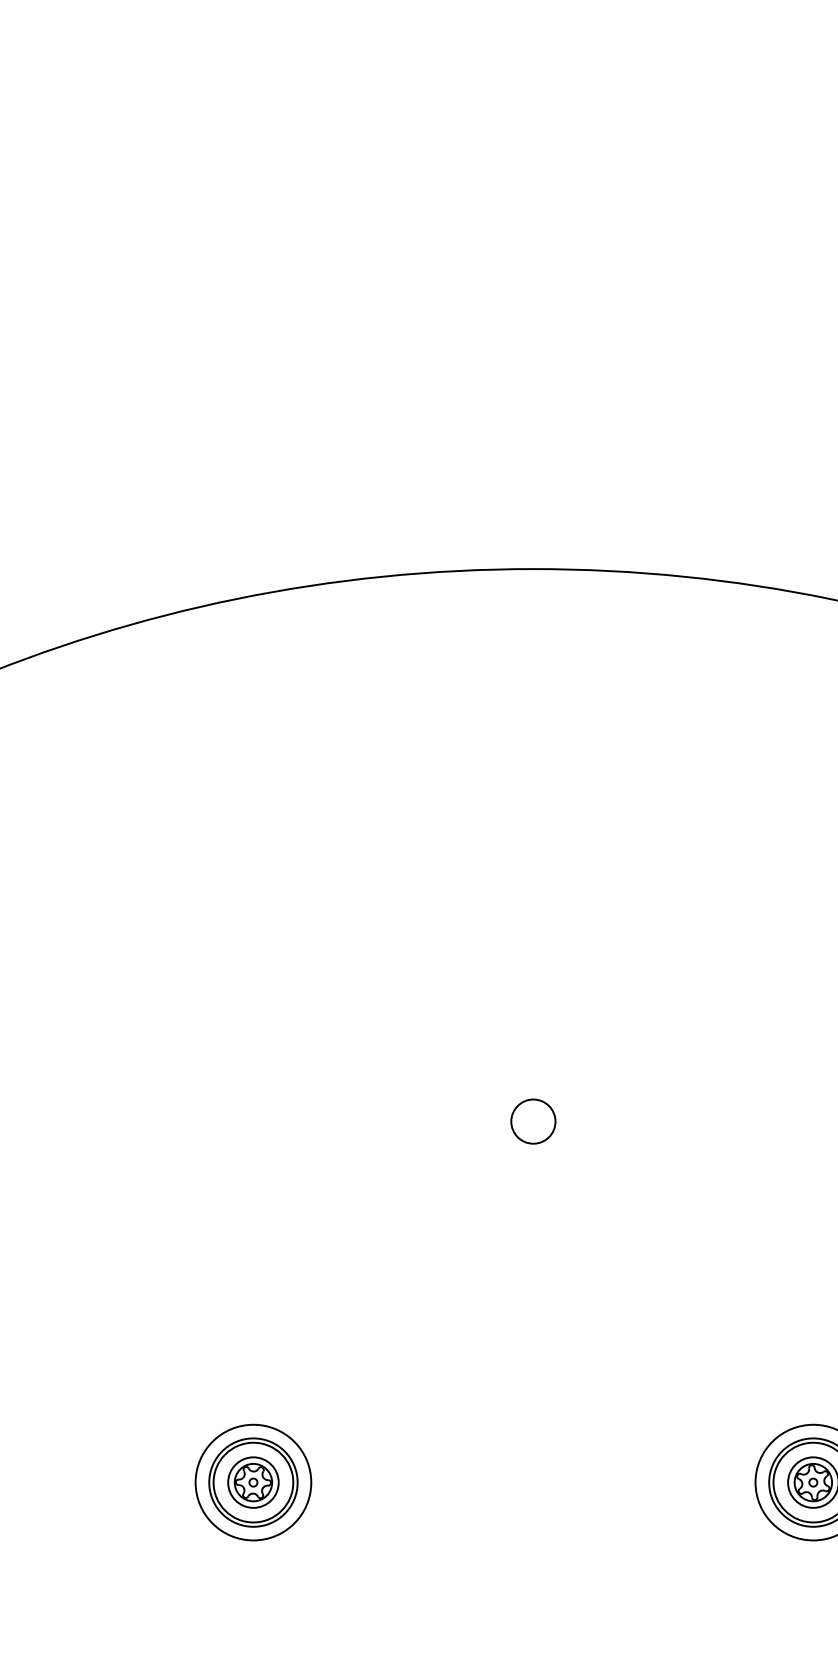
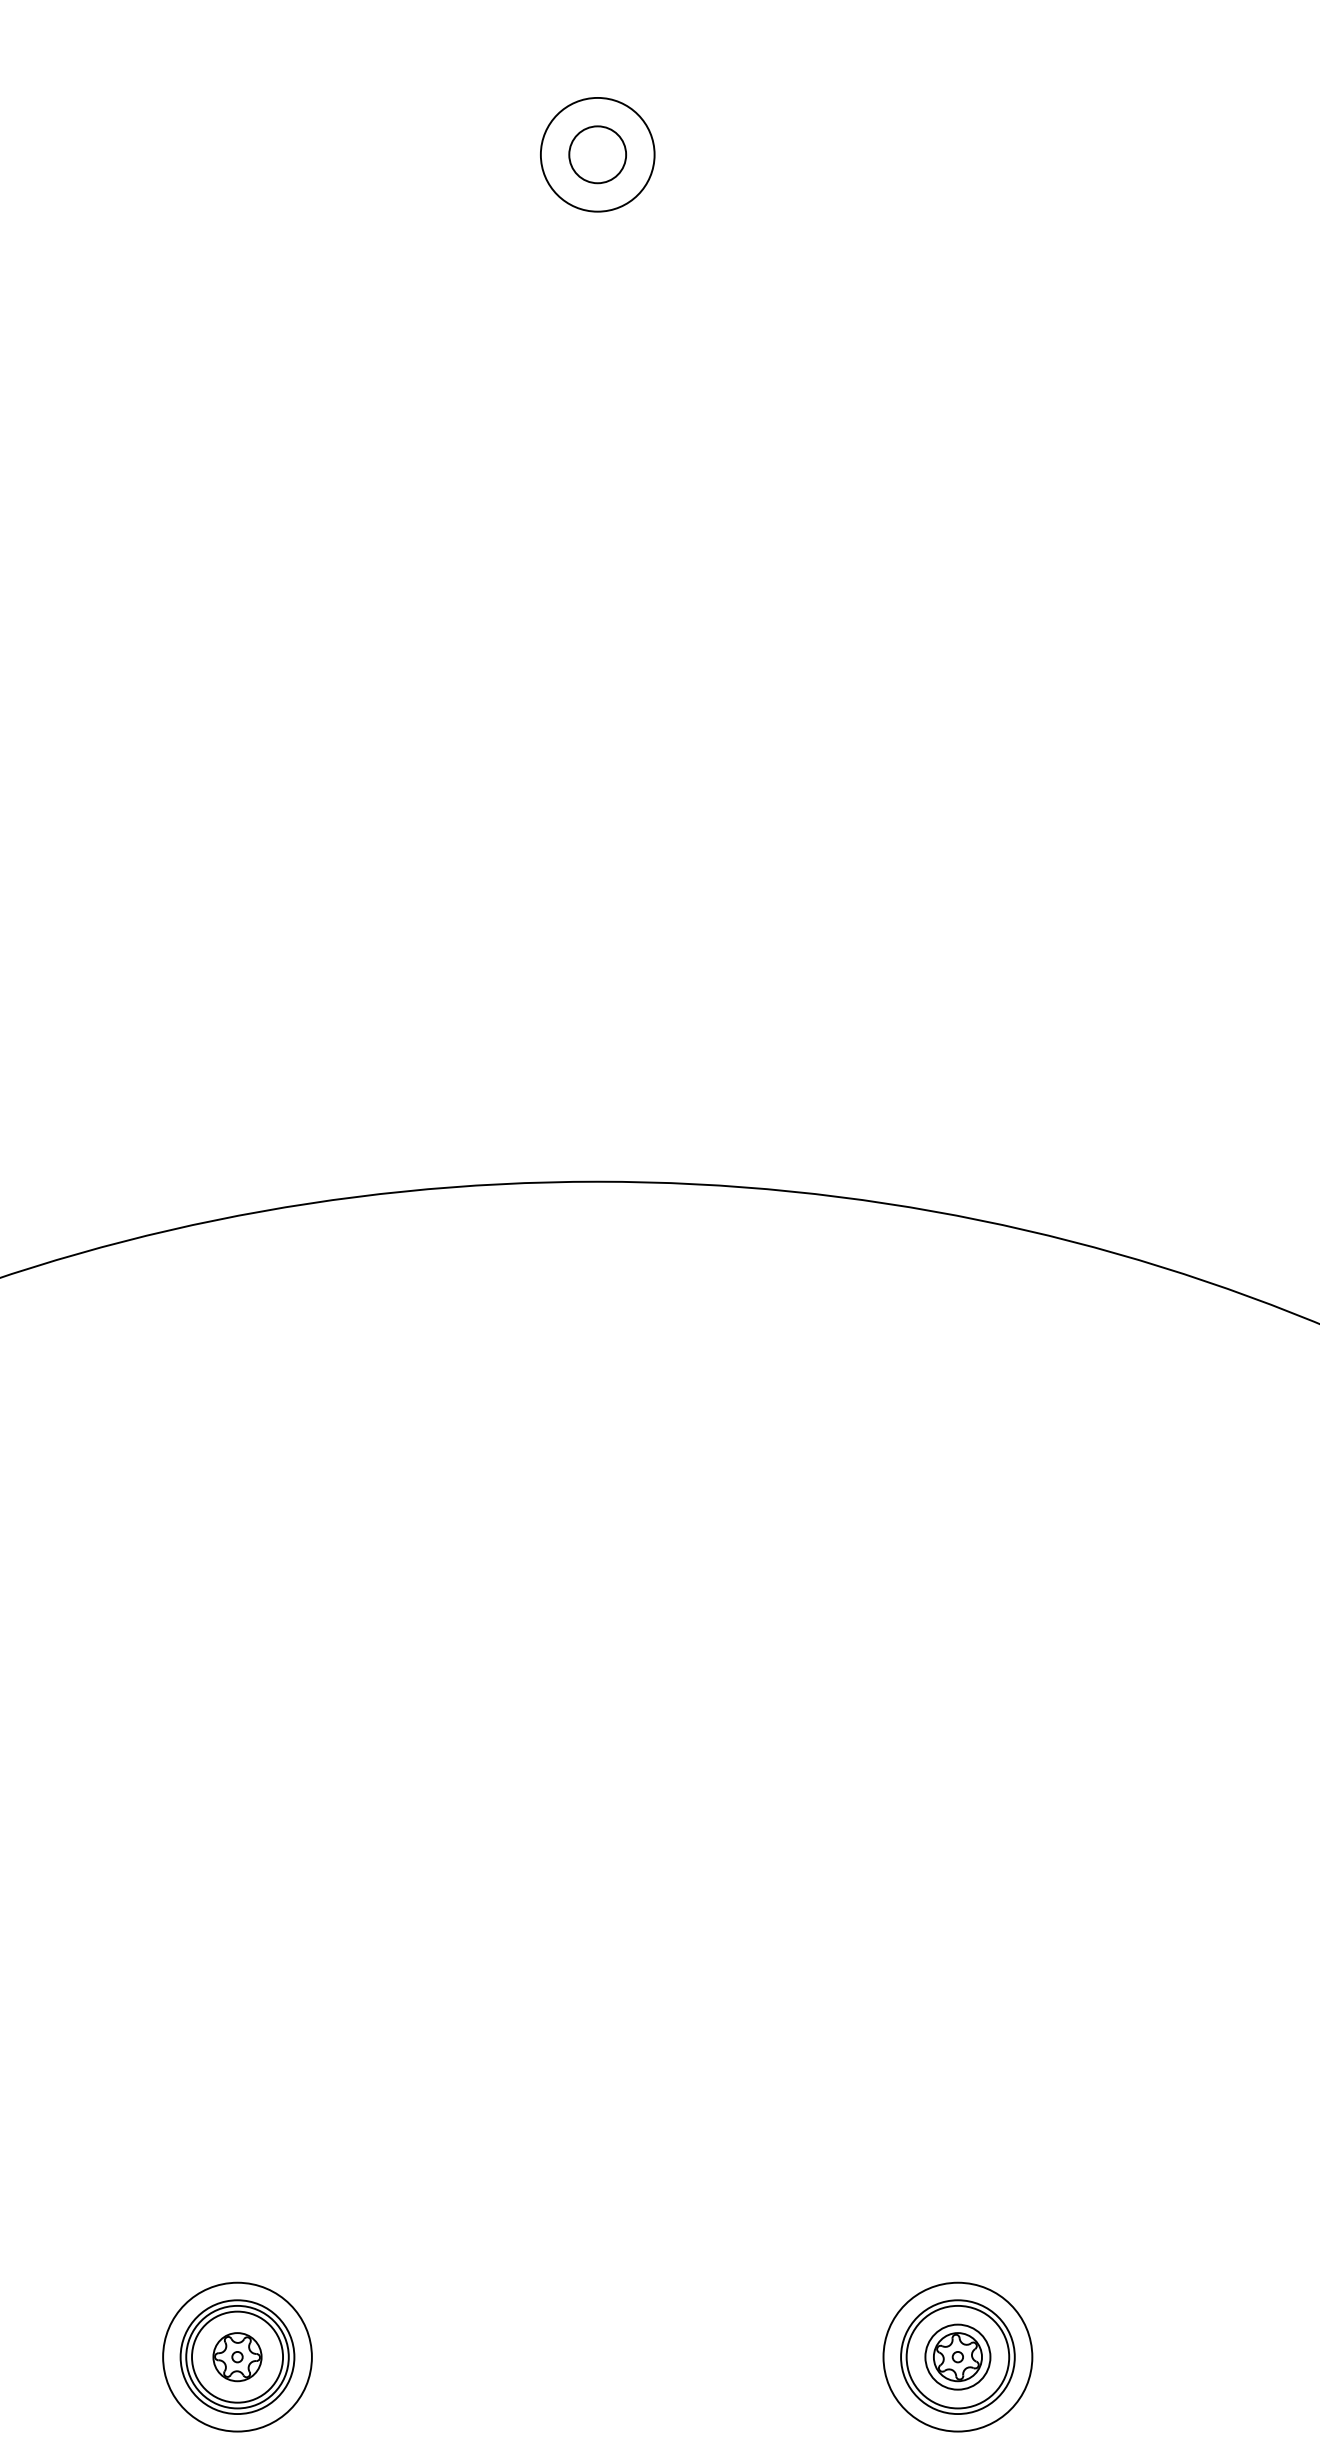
circle: (533, 1121) -> (597, 1892), removed
circle: (253, 1482) -> (237, 2356), size x1.4

